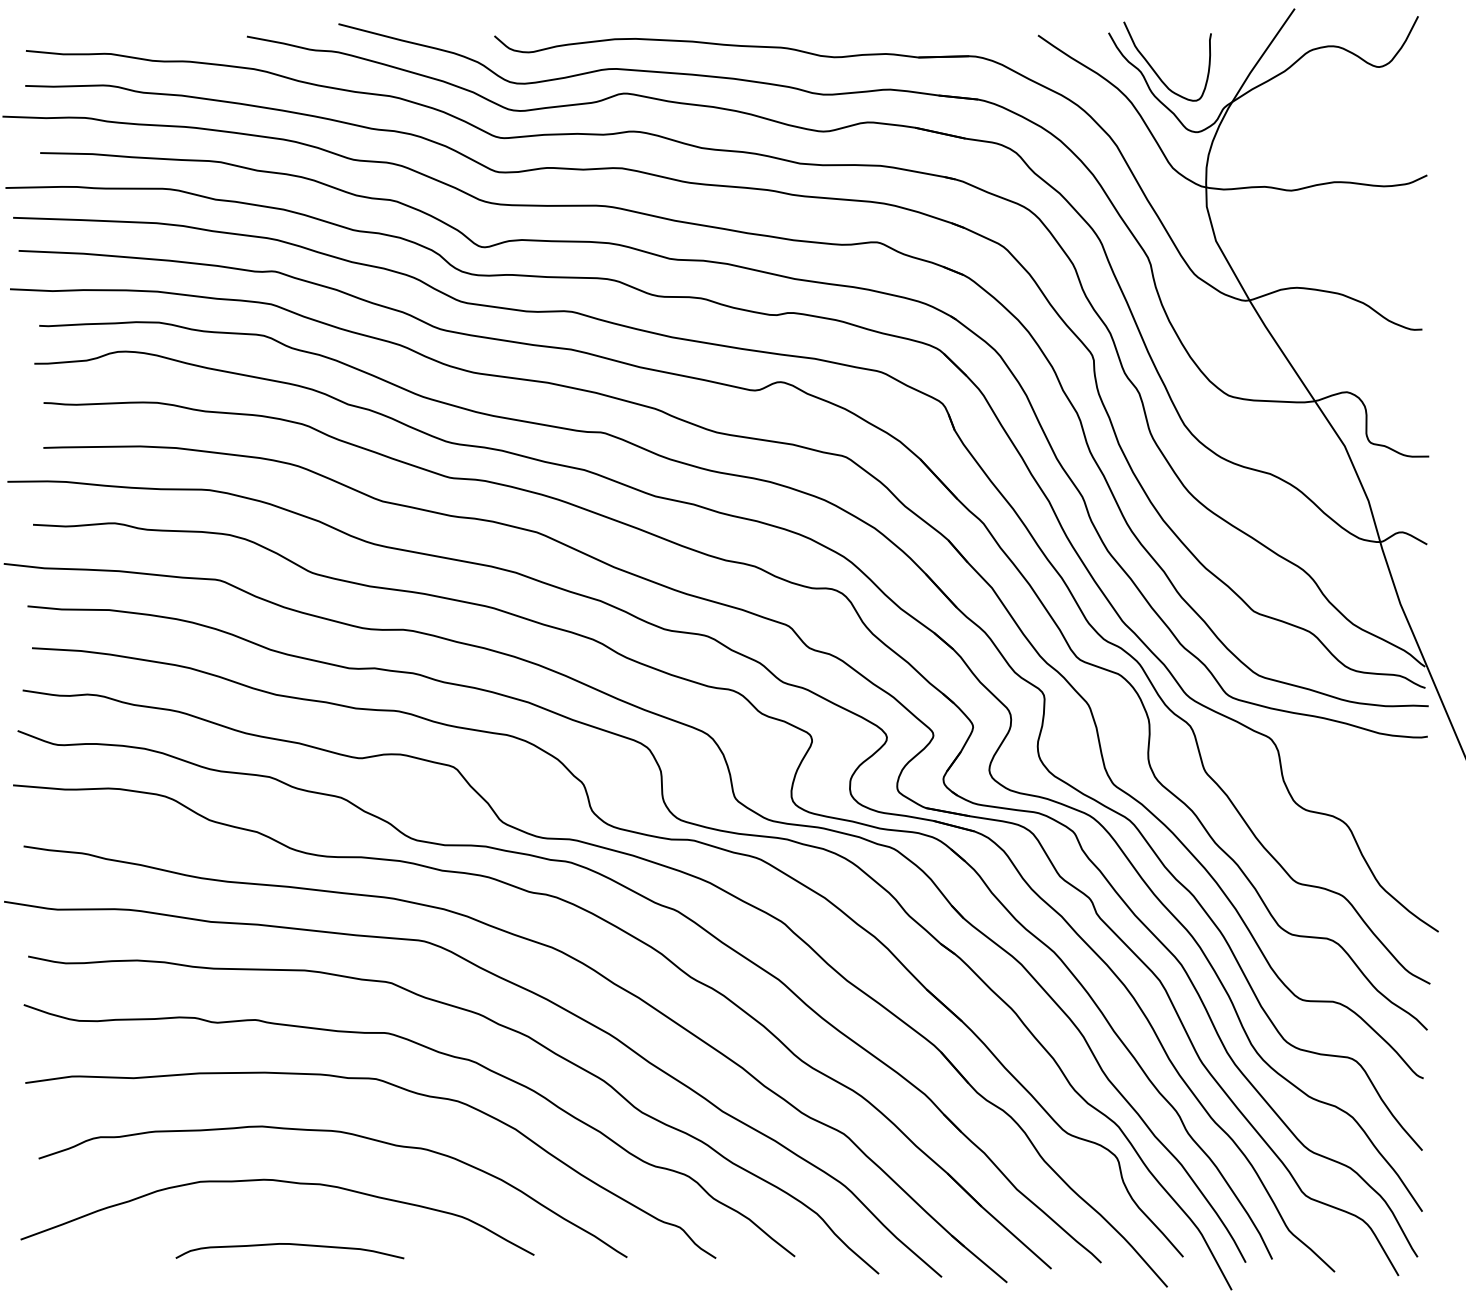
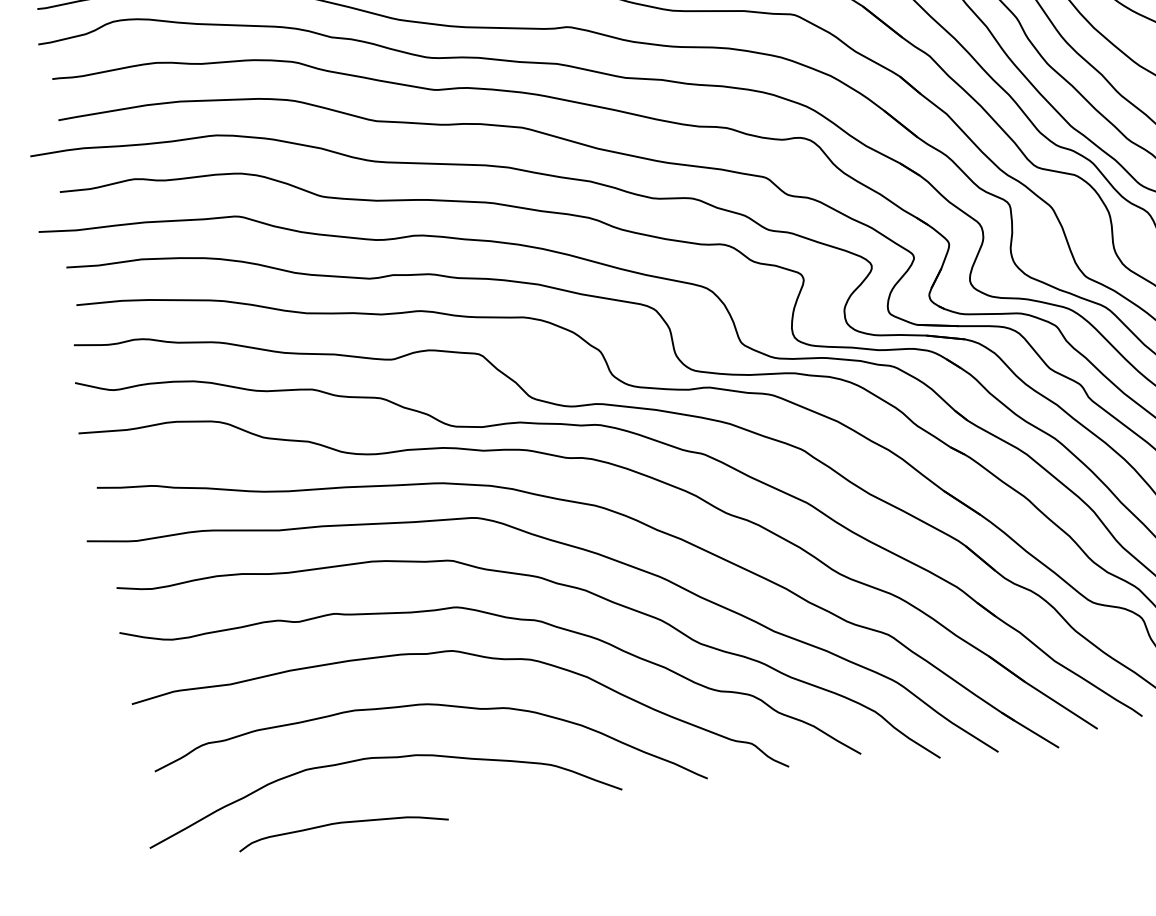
curve: (292, 1245) -> (344, 823), moved

